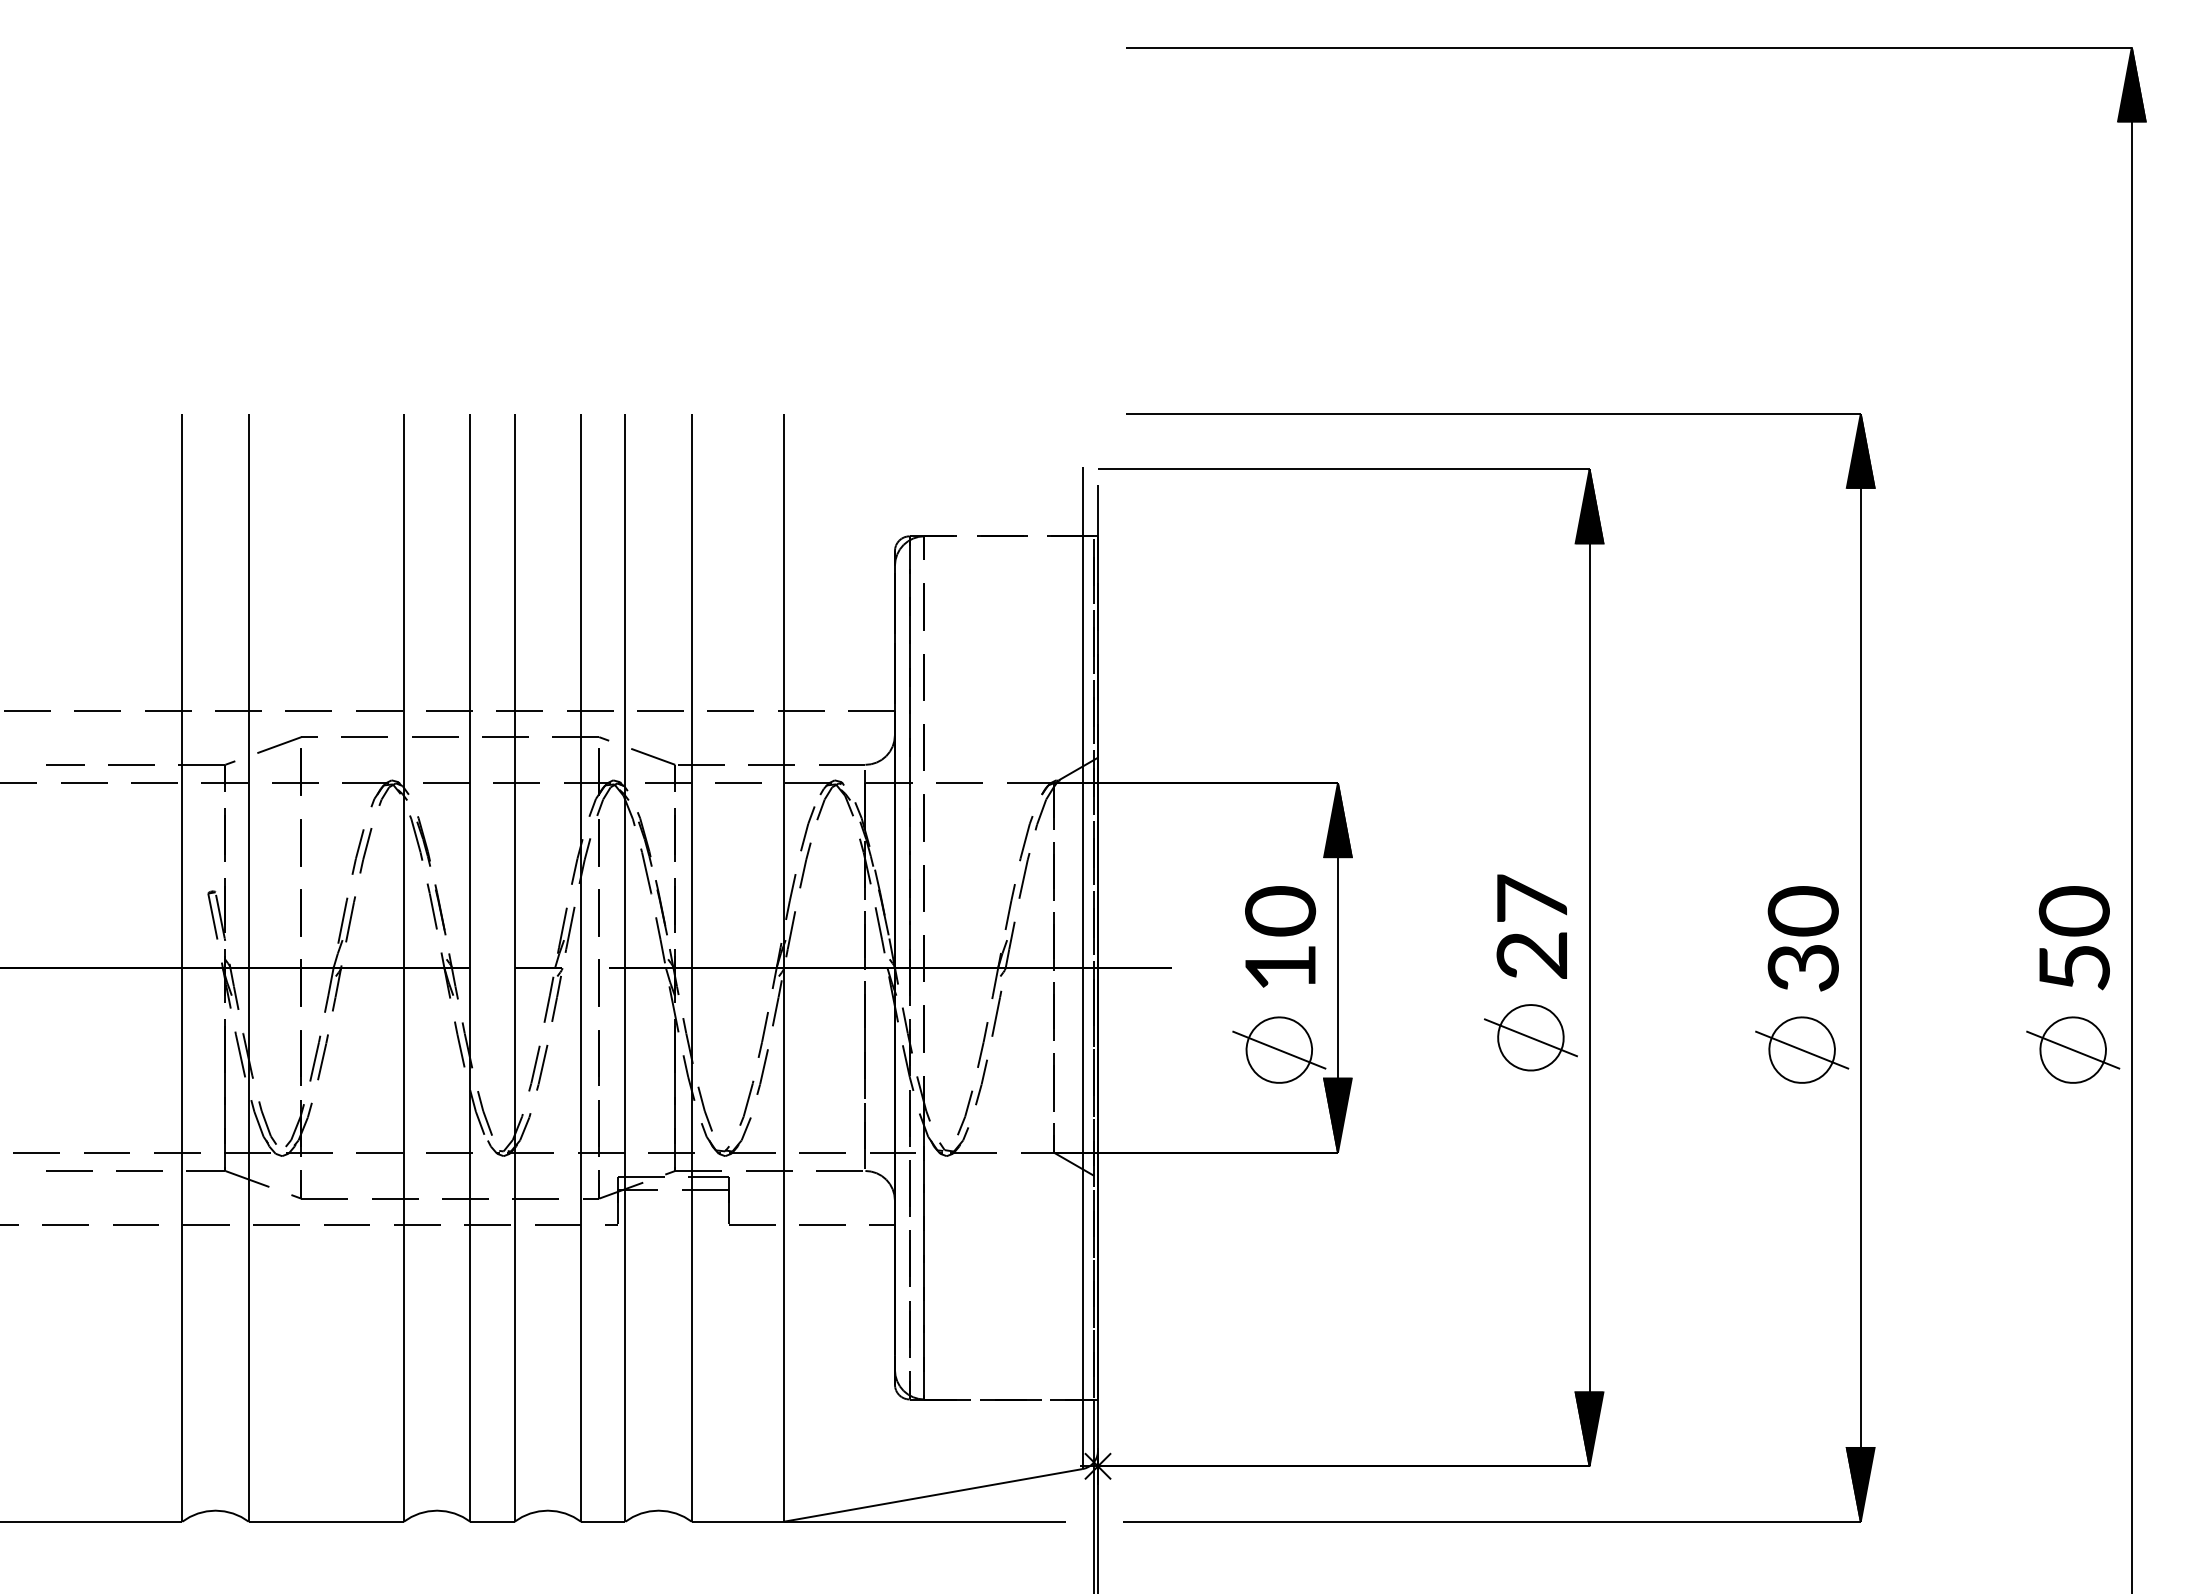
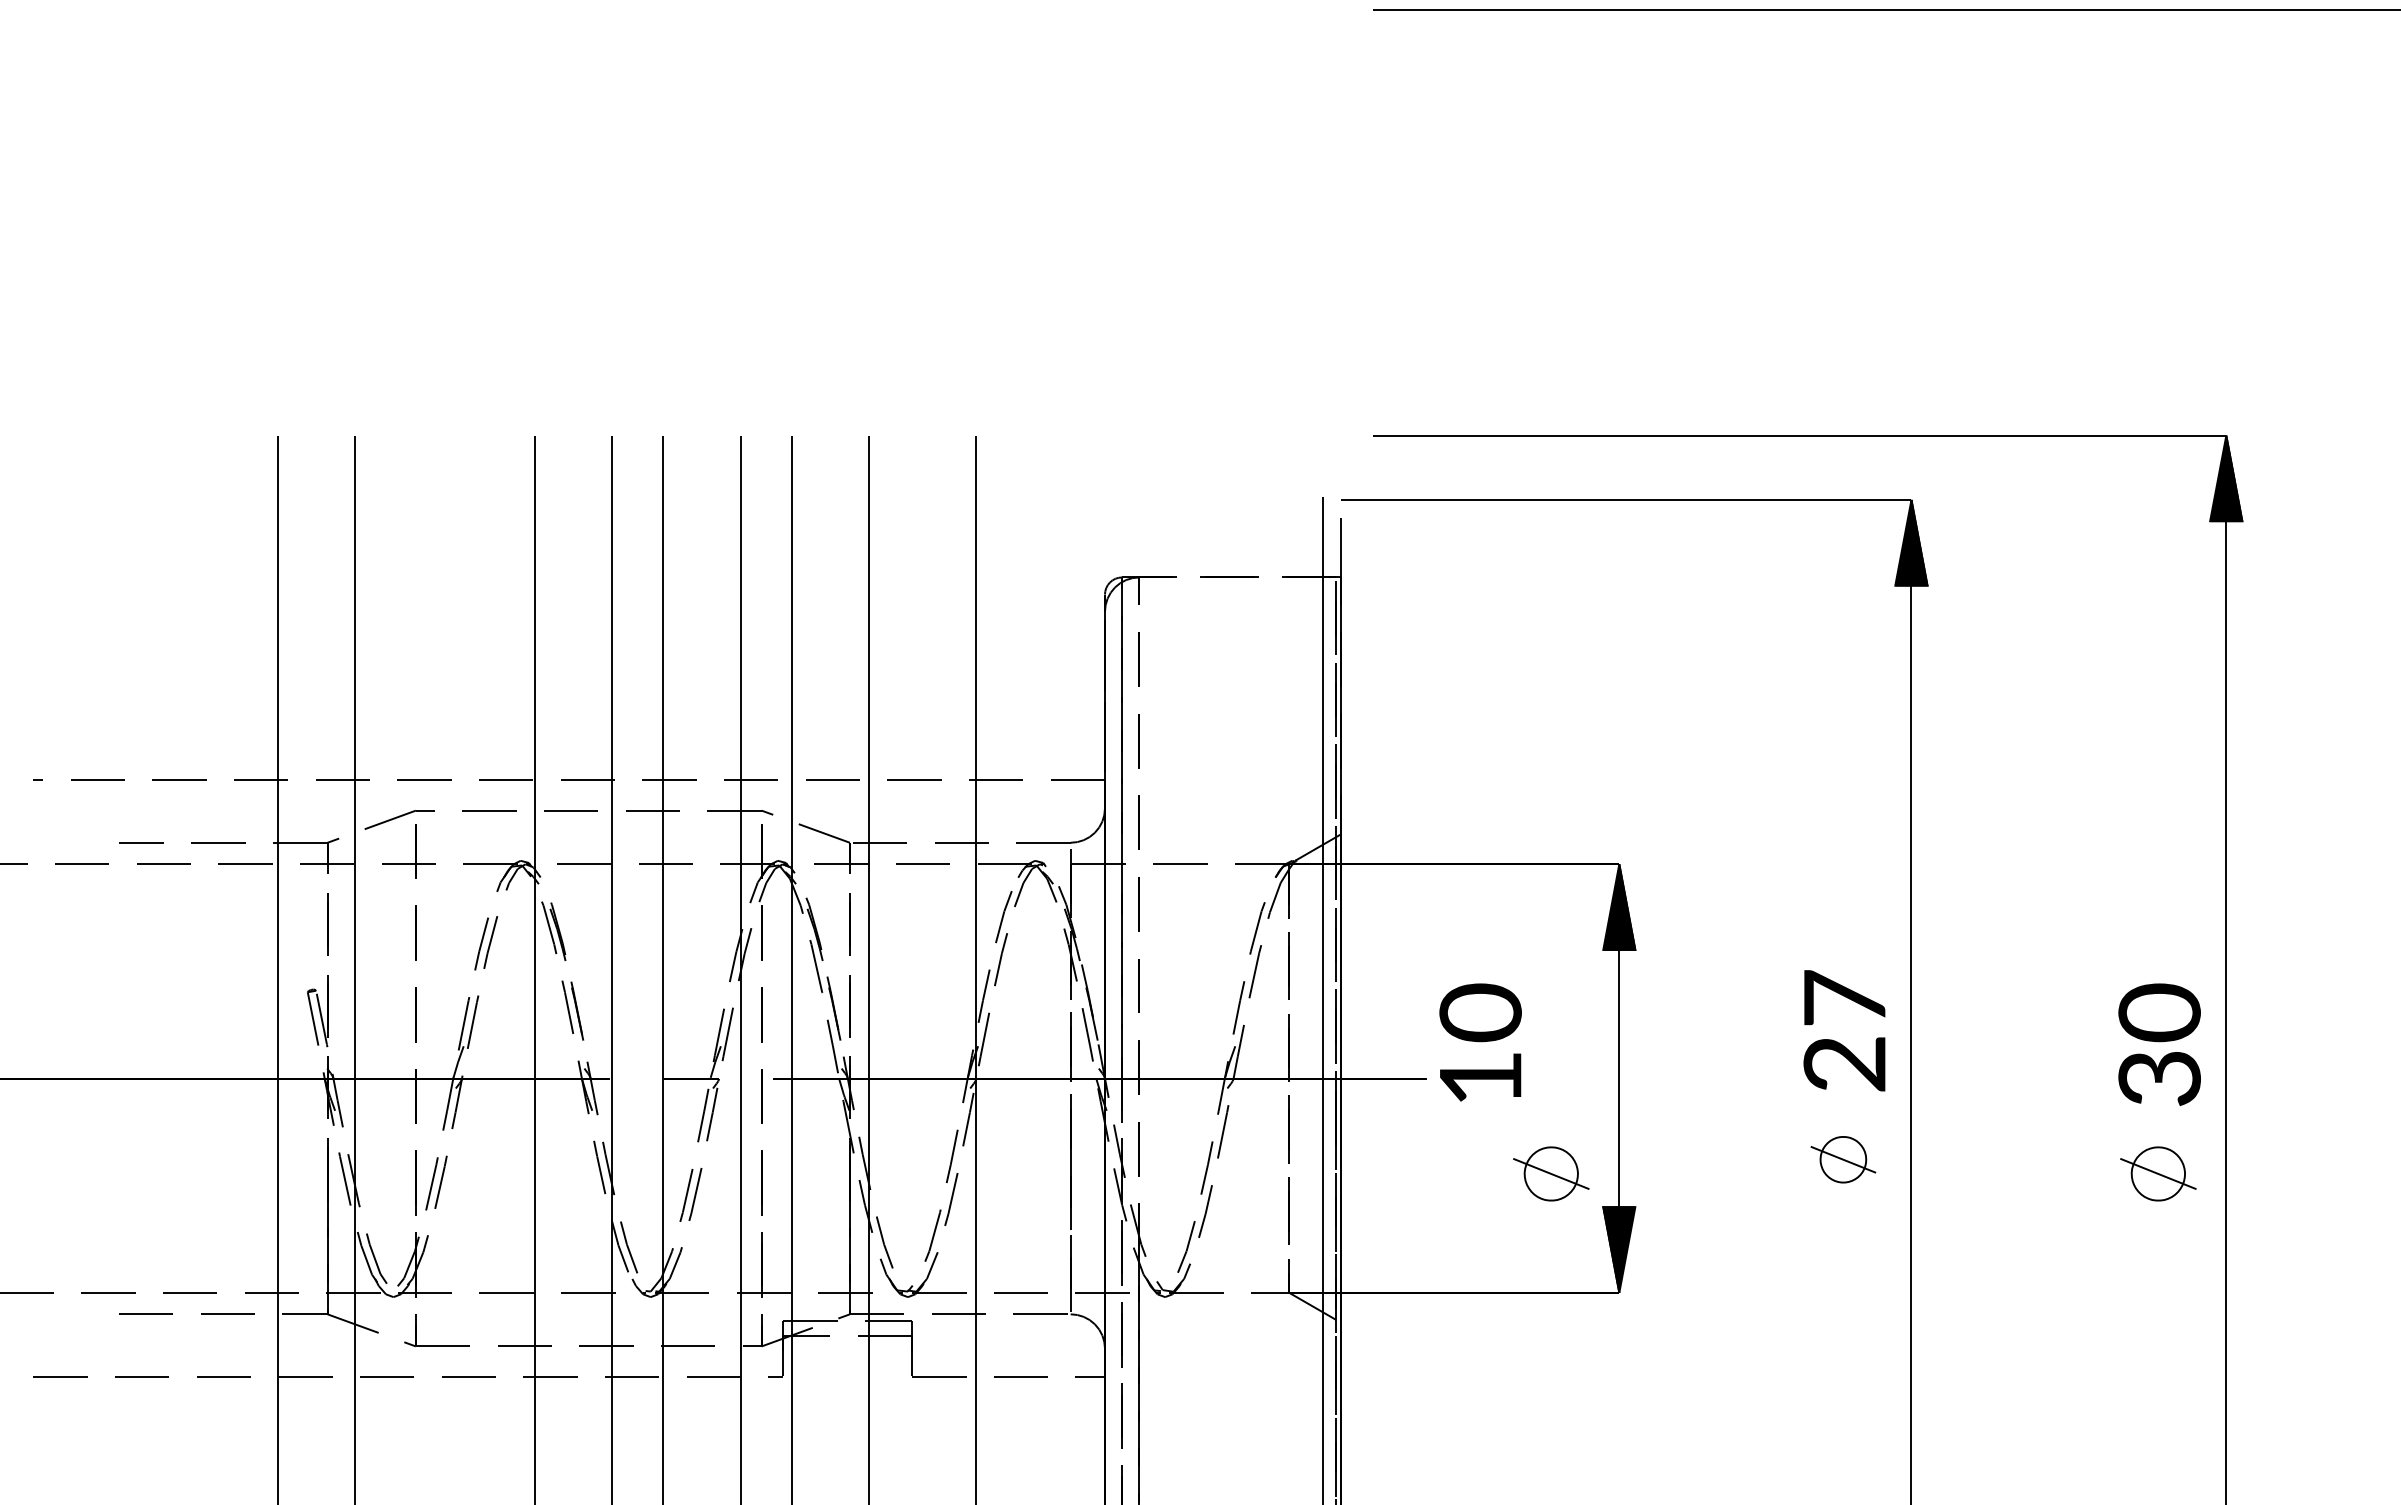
text: (1280, 936) -> (1480, 1042), moved
part: (1530, 1037) -> (1842, 1159), size x0.6
part: (1279, 1049) -> (1551, 1173), size x0.7
part: (1802, 1049) -> (2158, 1173), size x0.7

